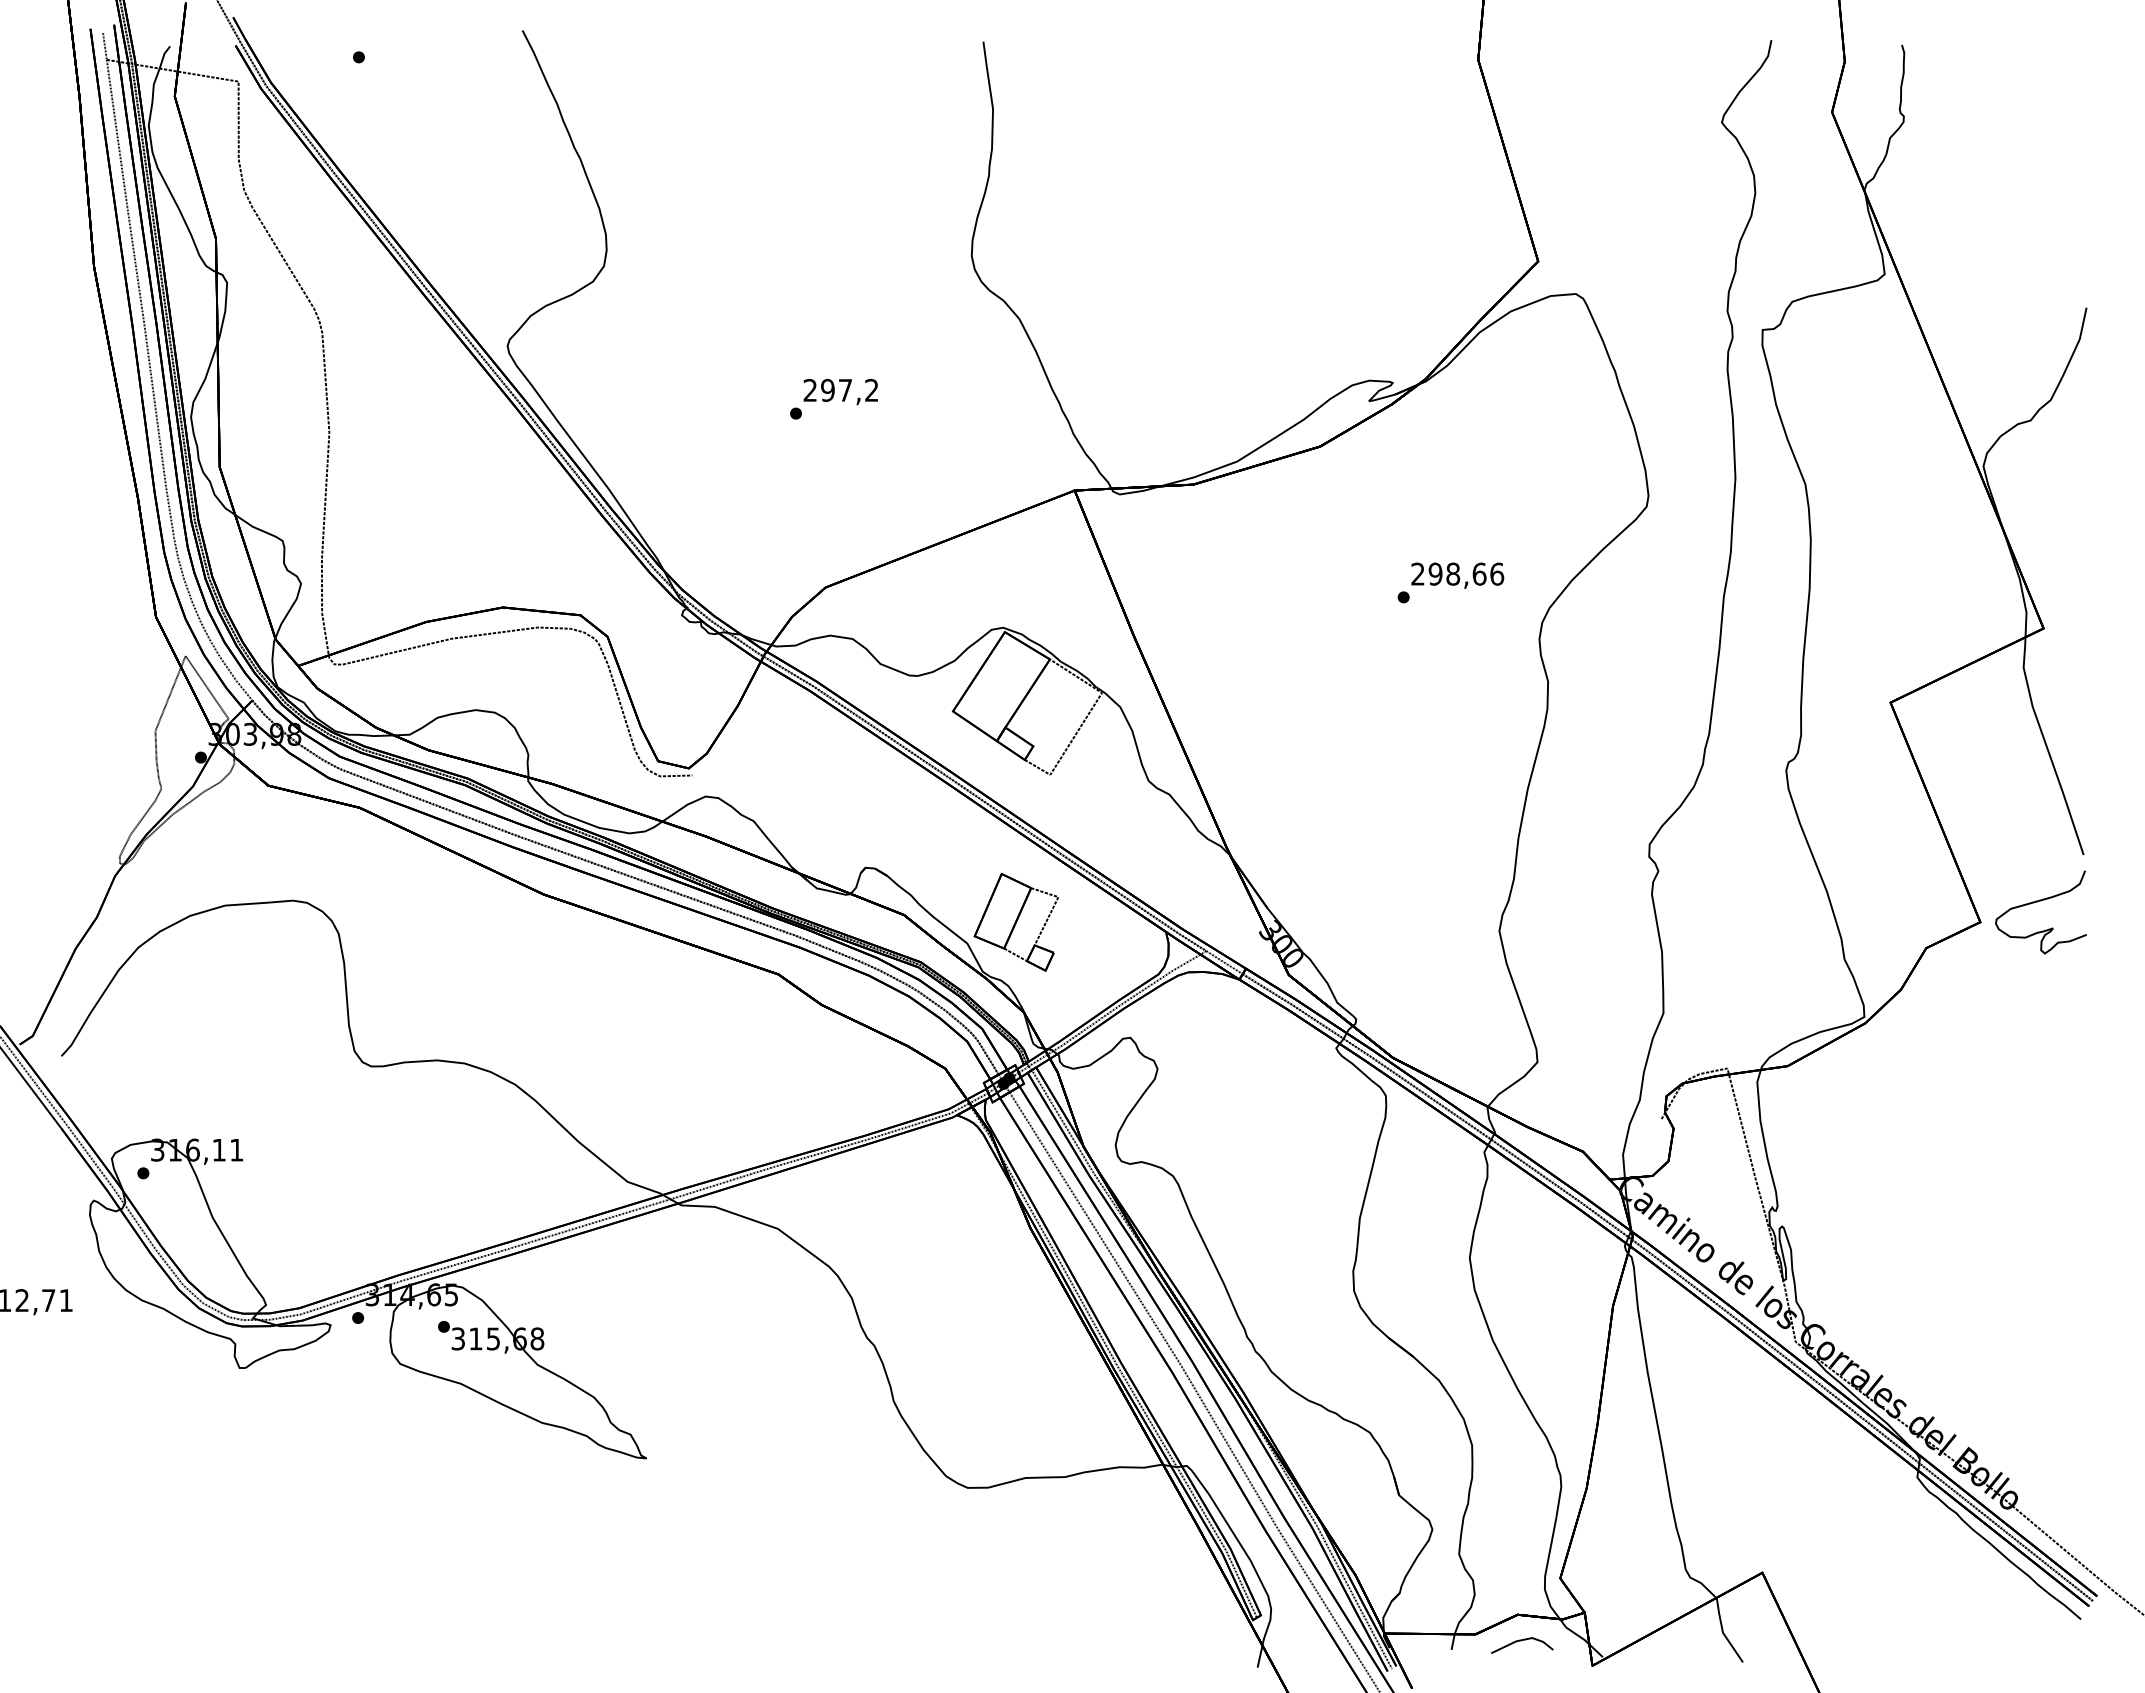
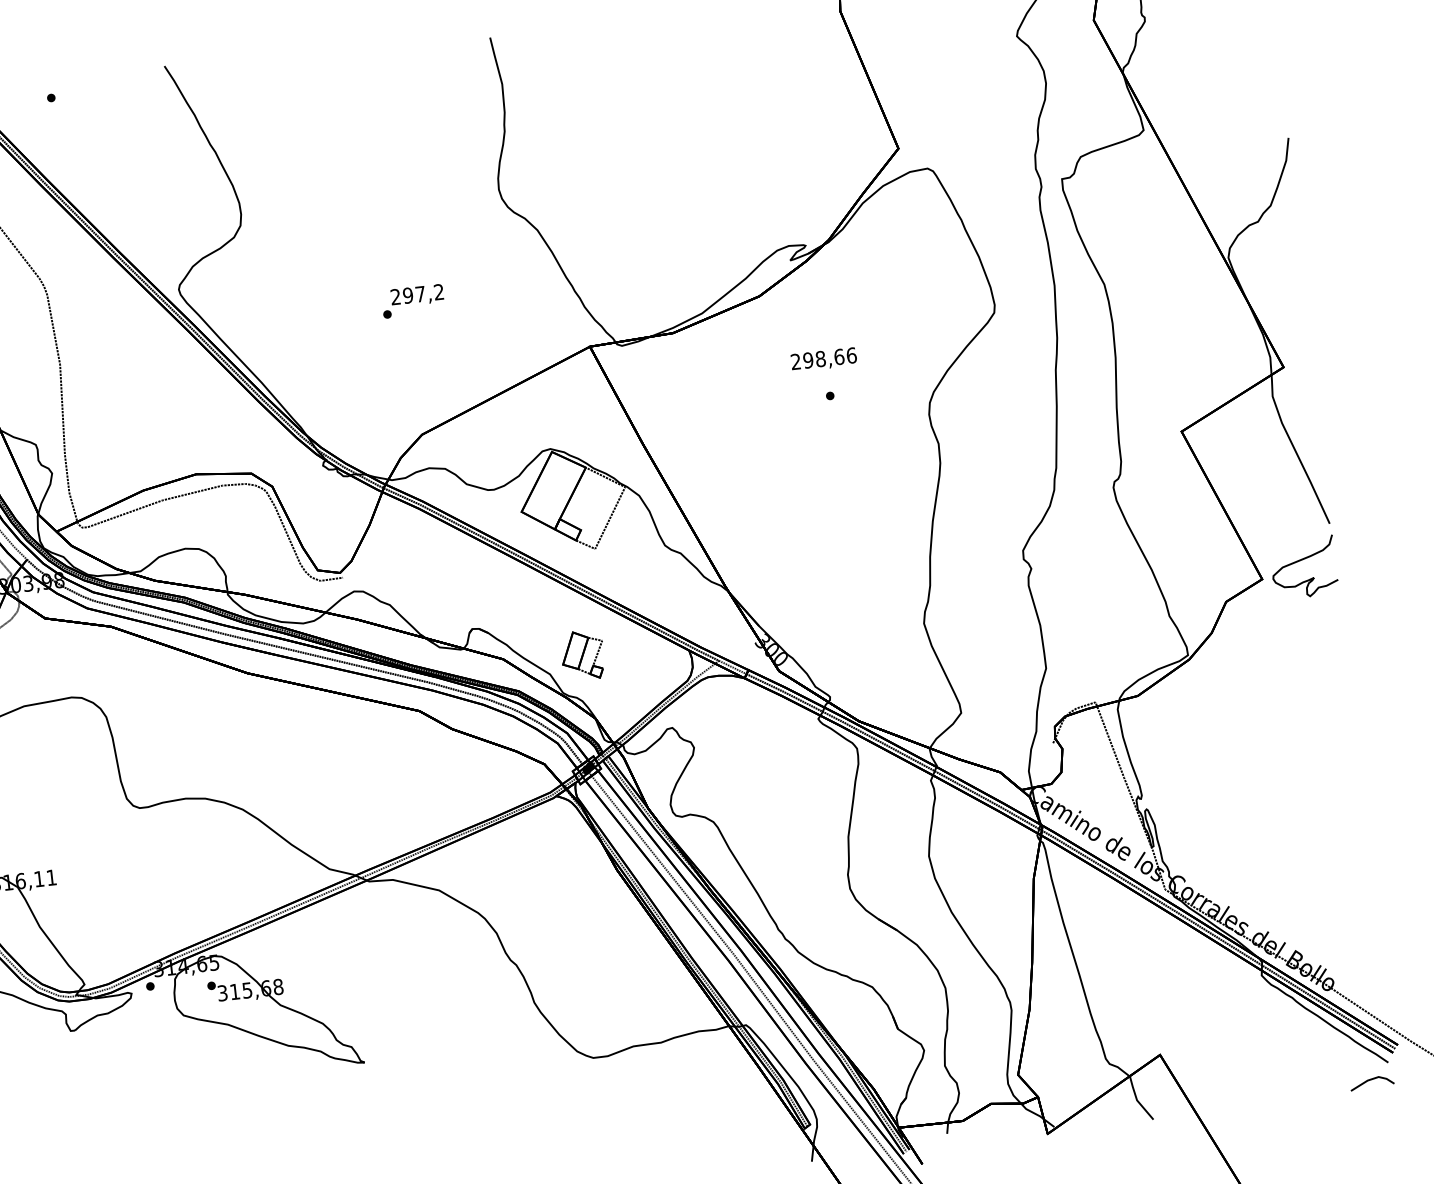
text: (1457, 575) -> (823, 359), moved
part: (1015, 921) -> (582, 655), size x0.7
line: (1521, 1641) -> (1371, 1080), moved

